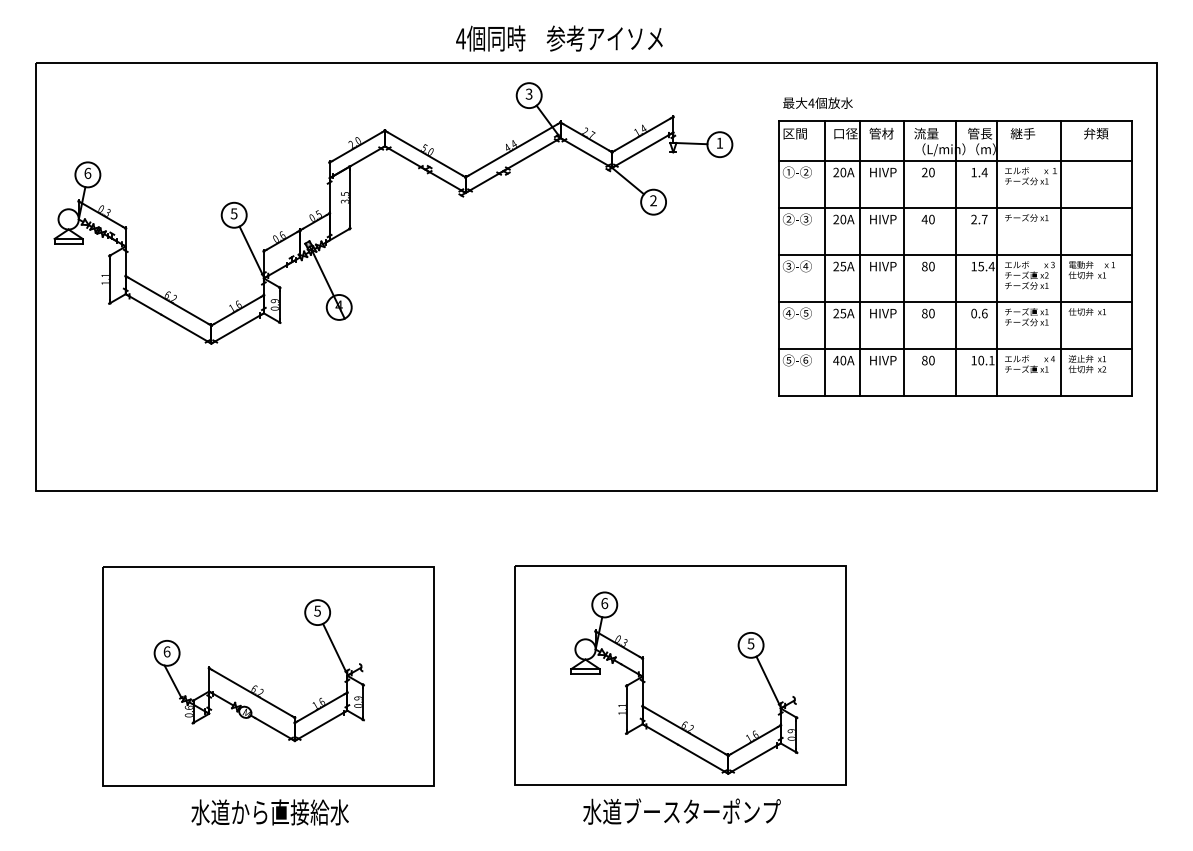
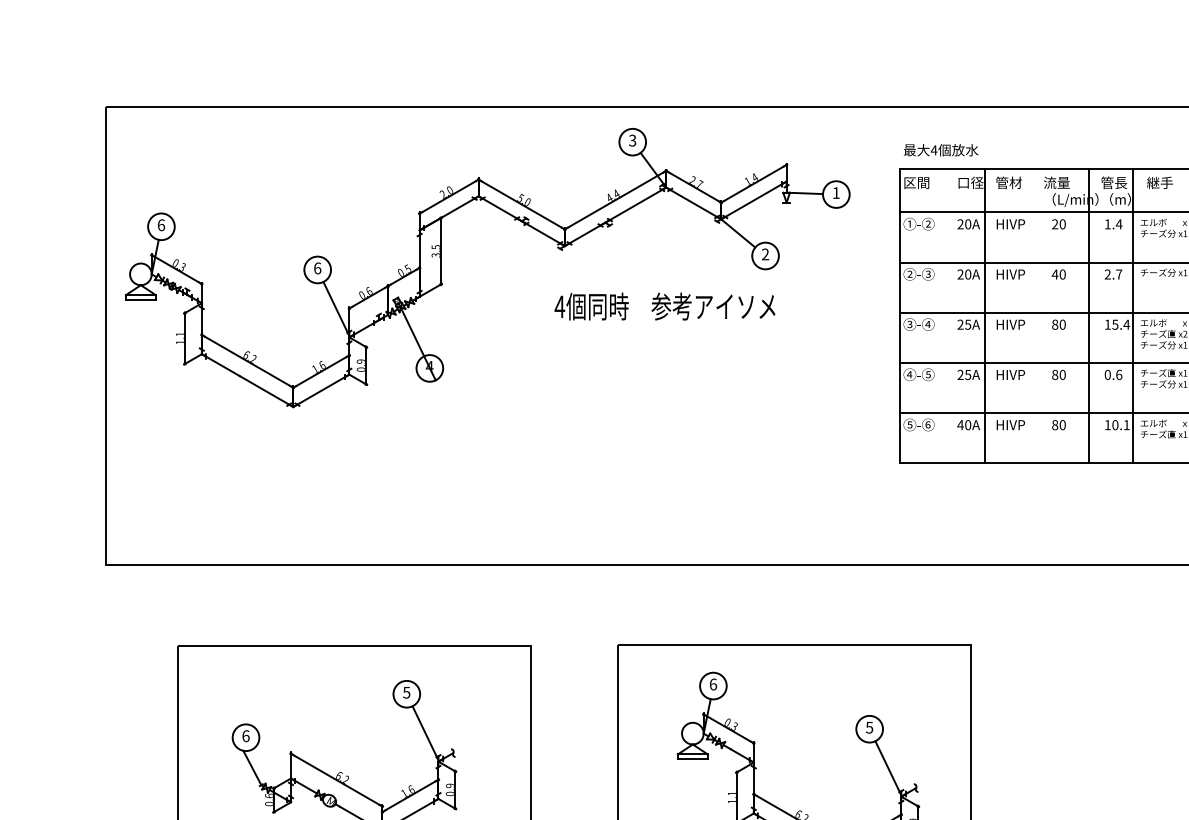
text: (559, 38) -> (665, 306), moved
text: (233, 213) -> (316, 268), 5 -> 6
line: (825, 258) -> (949, 316), removed
line: (903, 258) -> (1032, 316), removed

